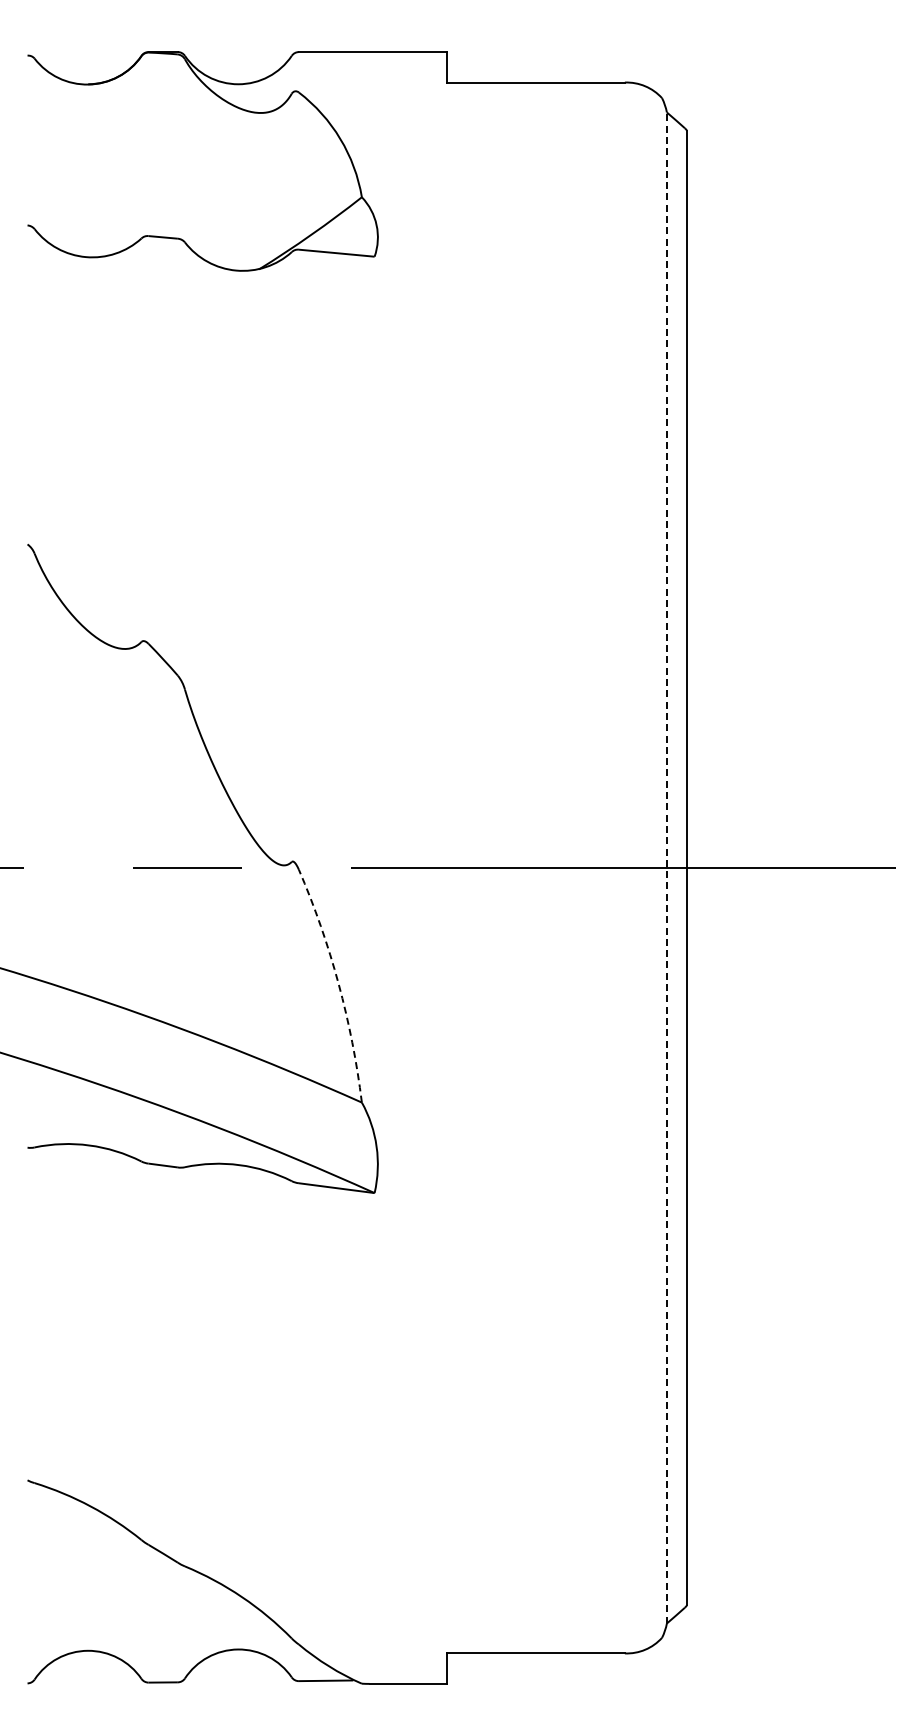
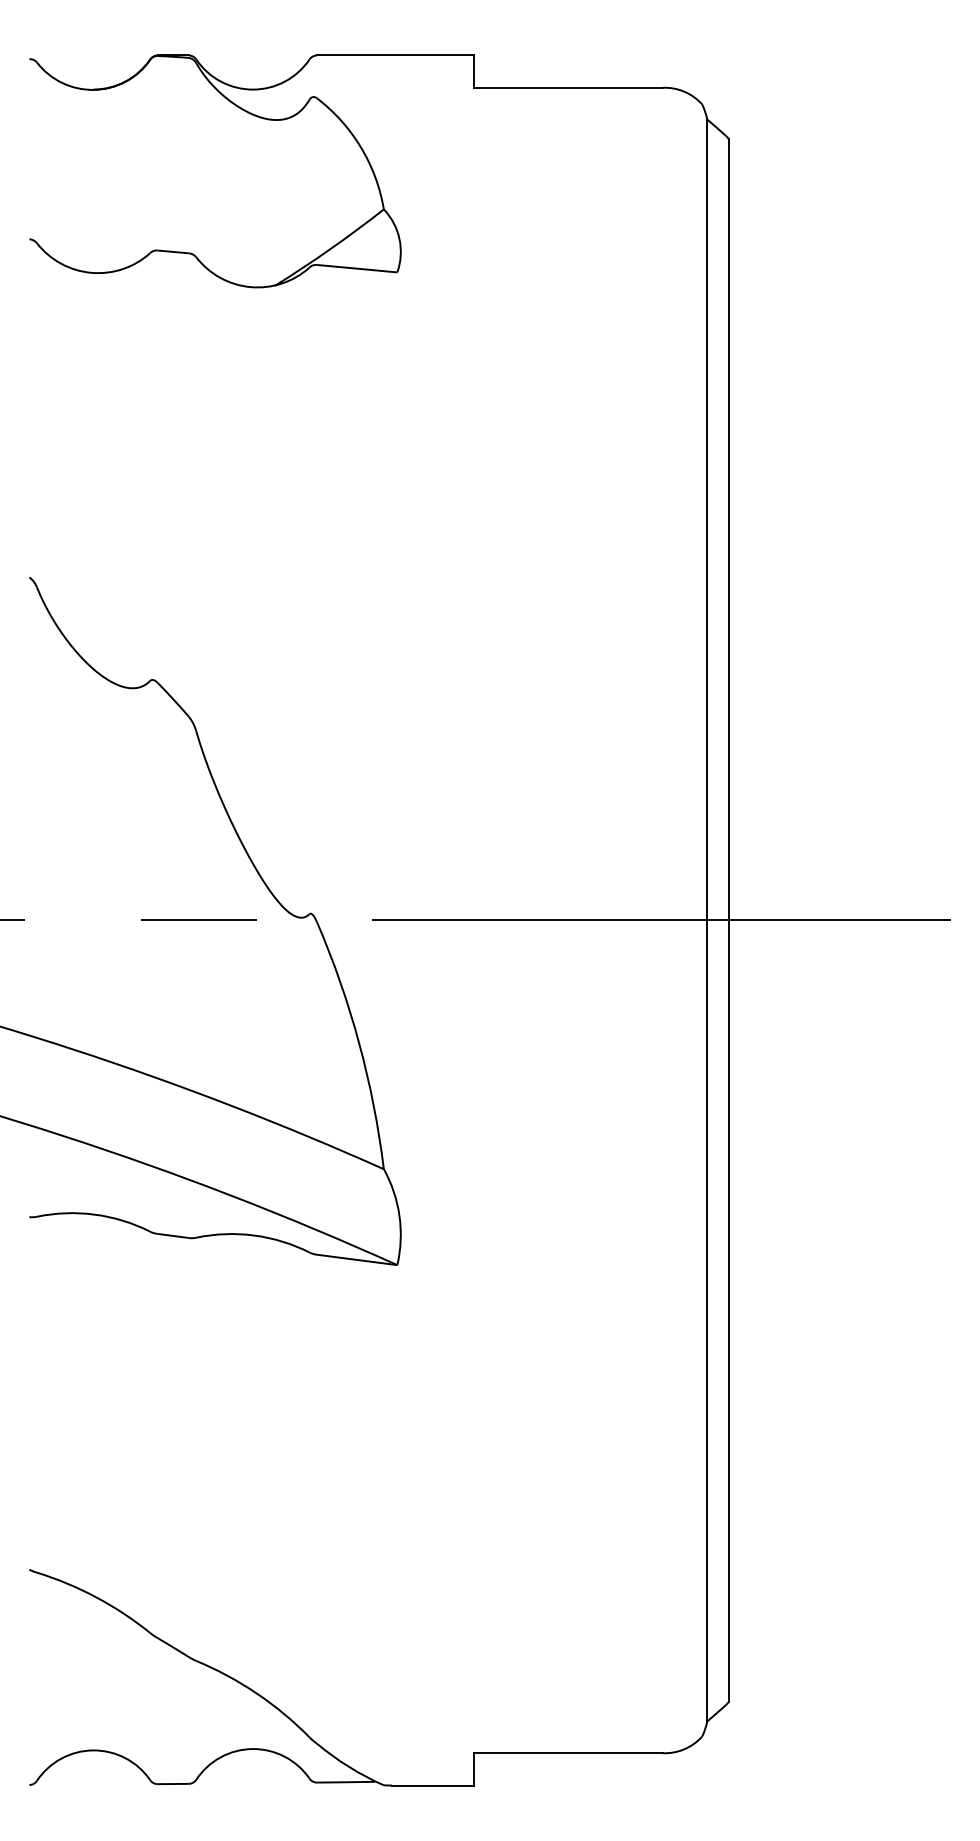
line: (666, 867) -> (706, 919), dashed -> solid
arc: (338, 983) -> (359, 1042), dashed -> solid

